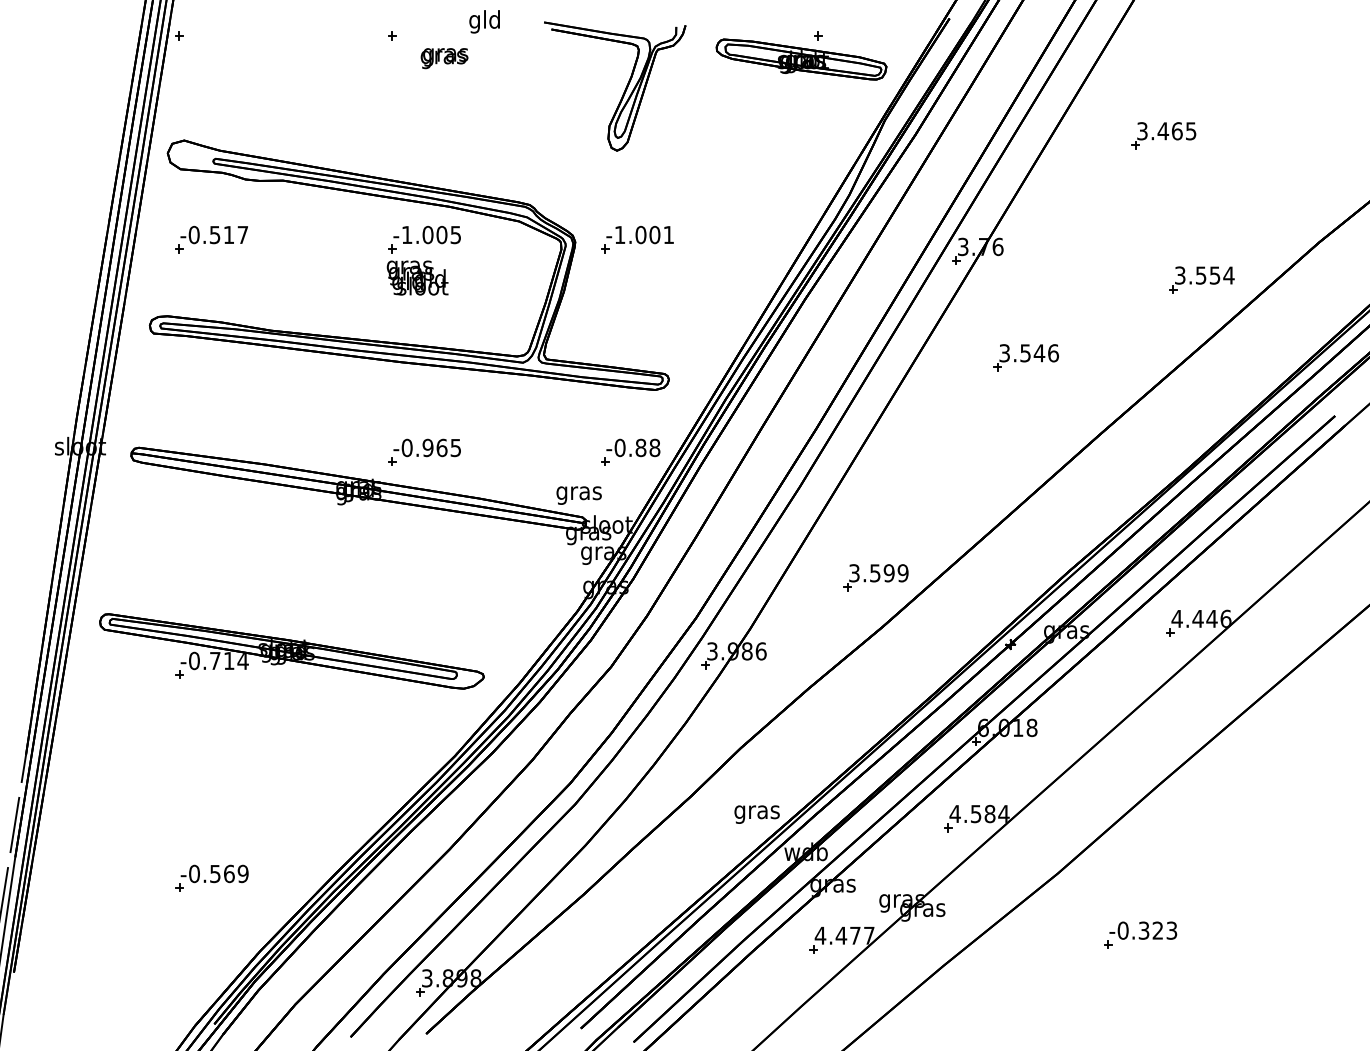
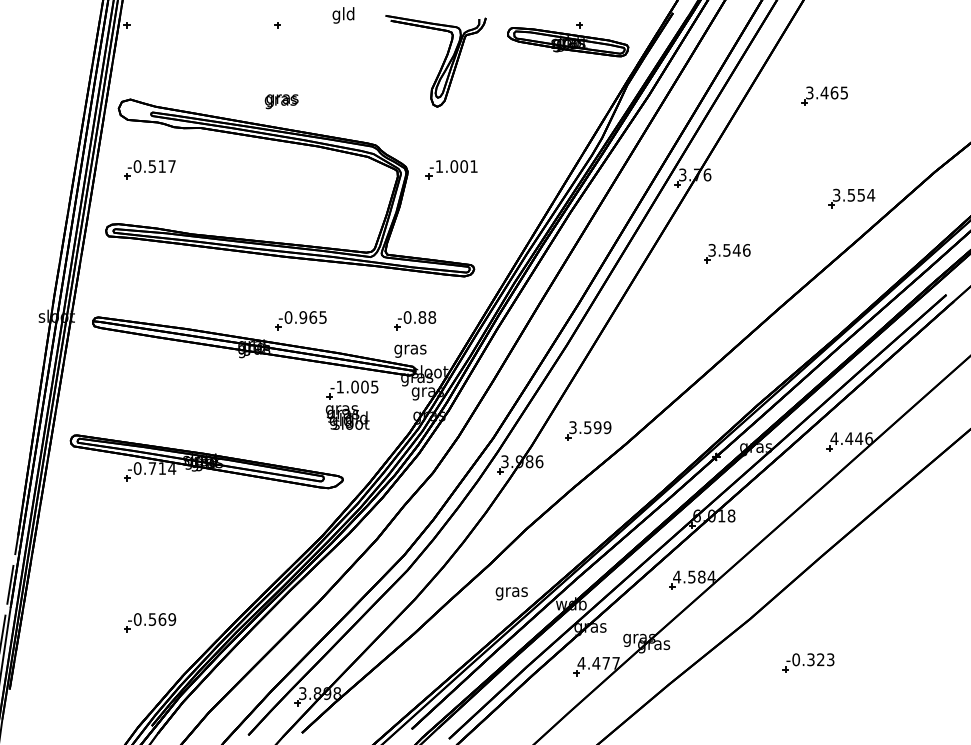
text: (444, 58) -> (281, 101), moved
part: (423, 260) -> (351, 405), moved
part: (630, 451) -> (414, 320), moved
part: (875, 577) -> (587, 430), moved
text: (756, 814) -> (511, 593), moved

